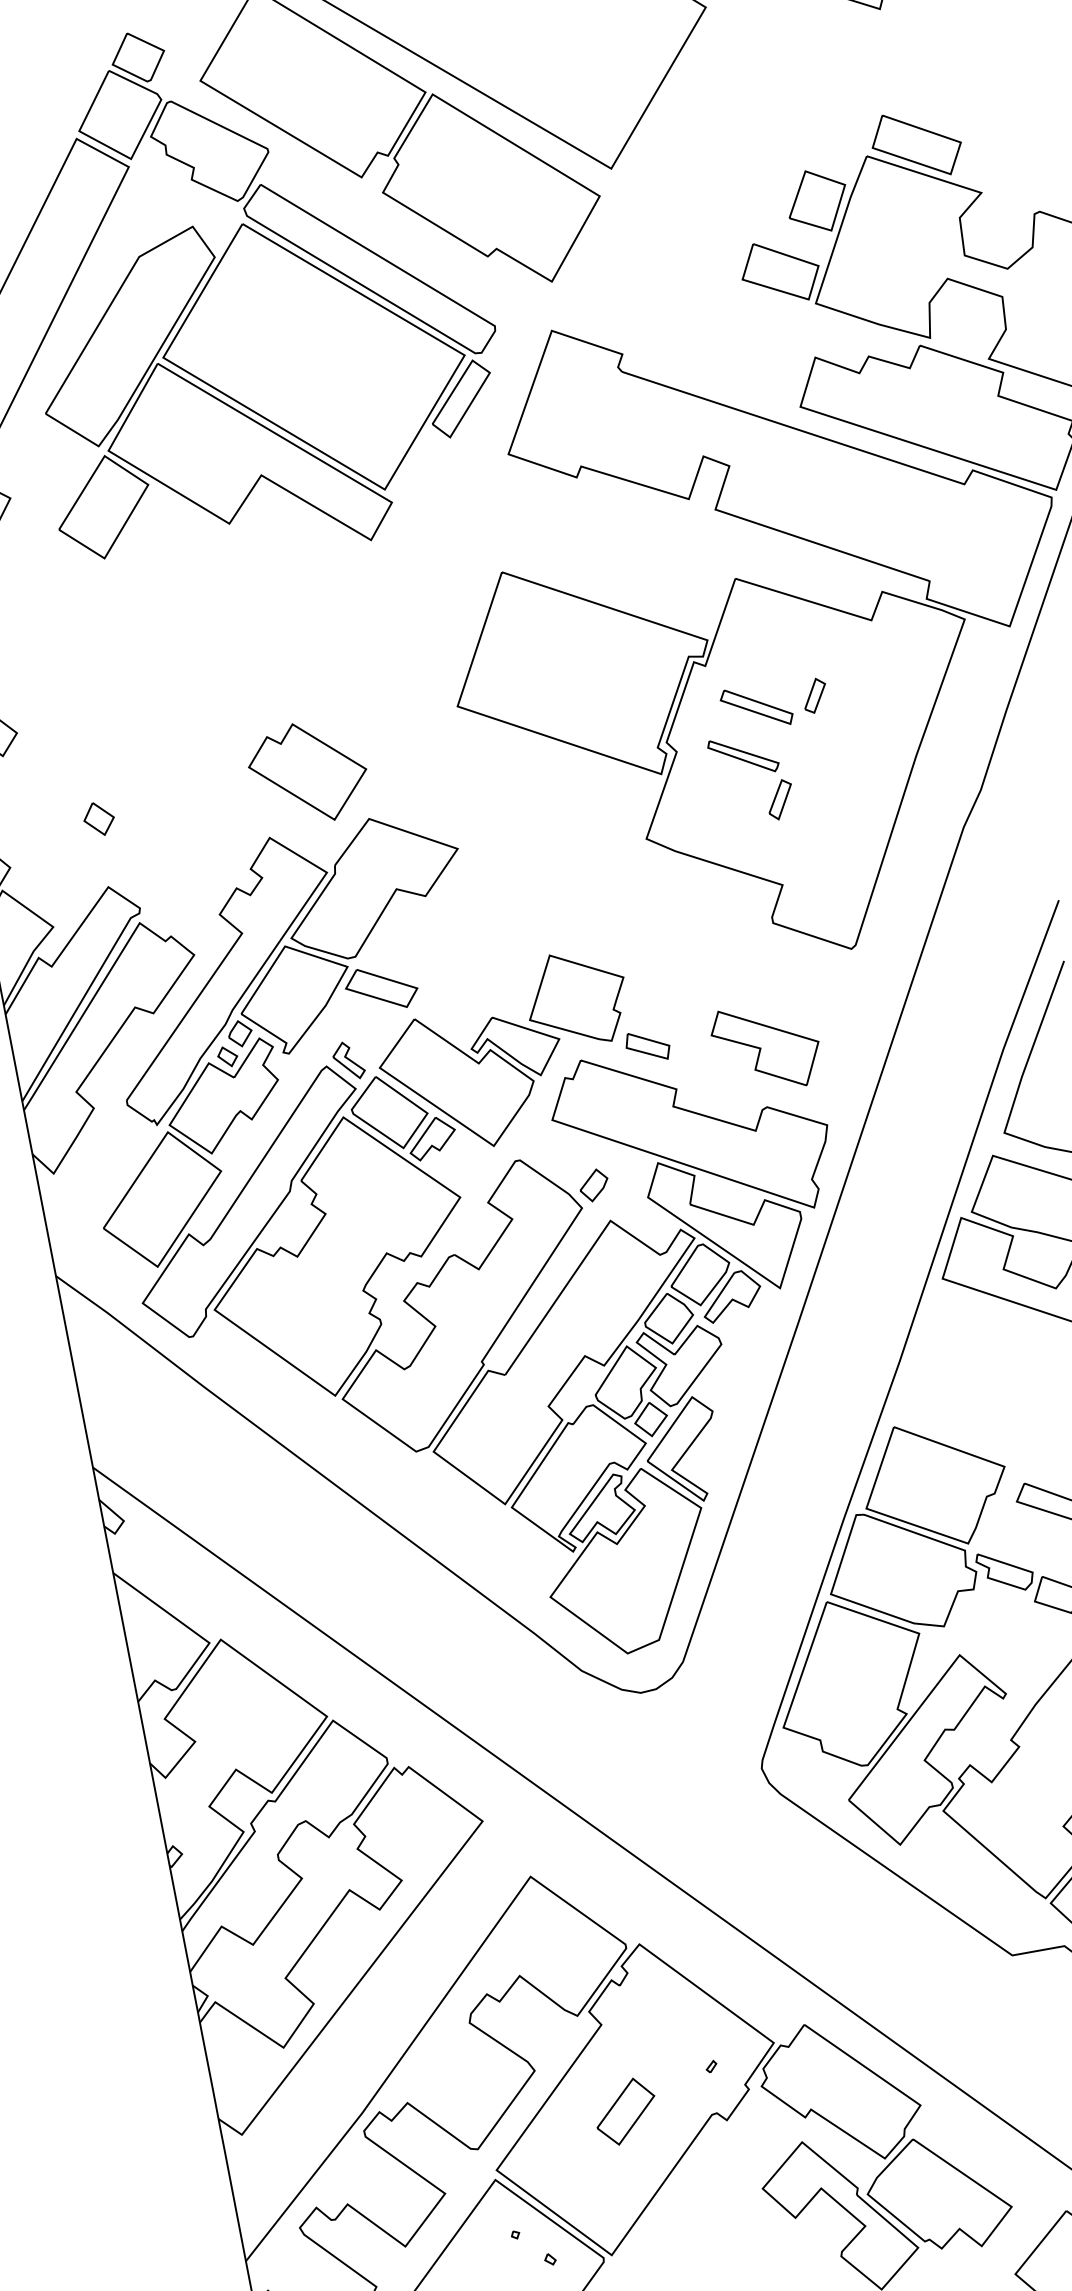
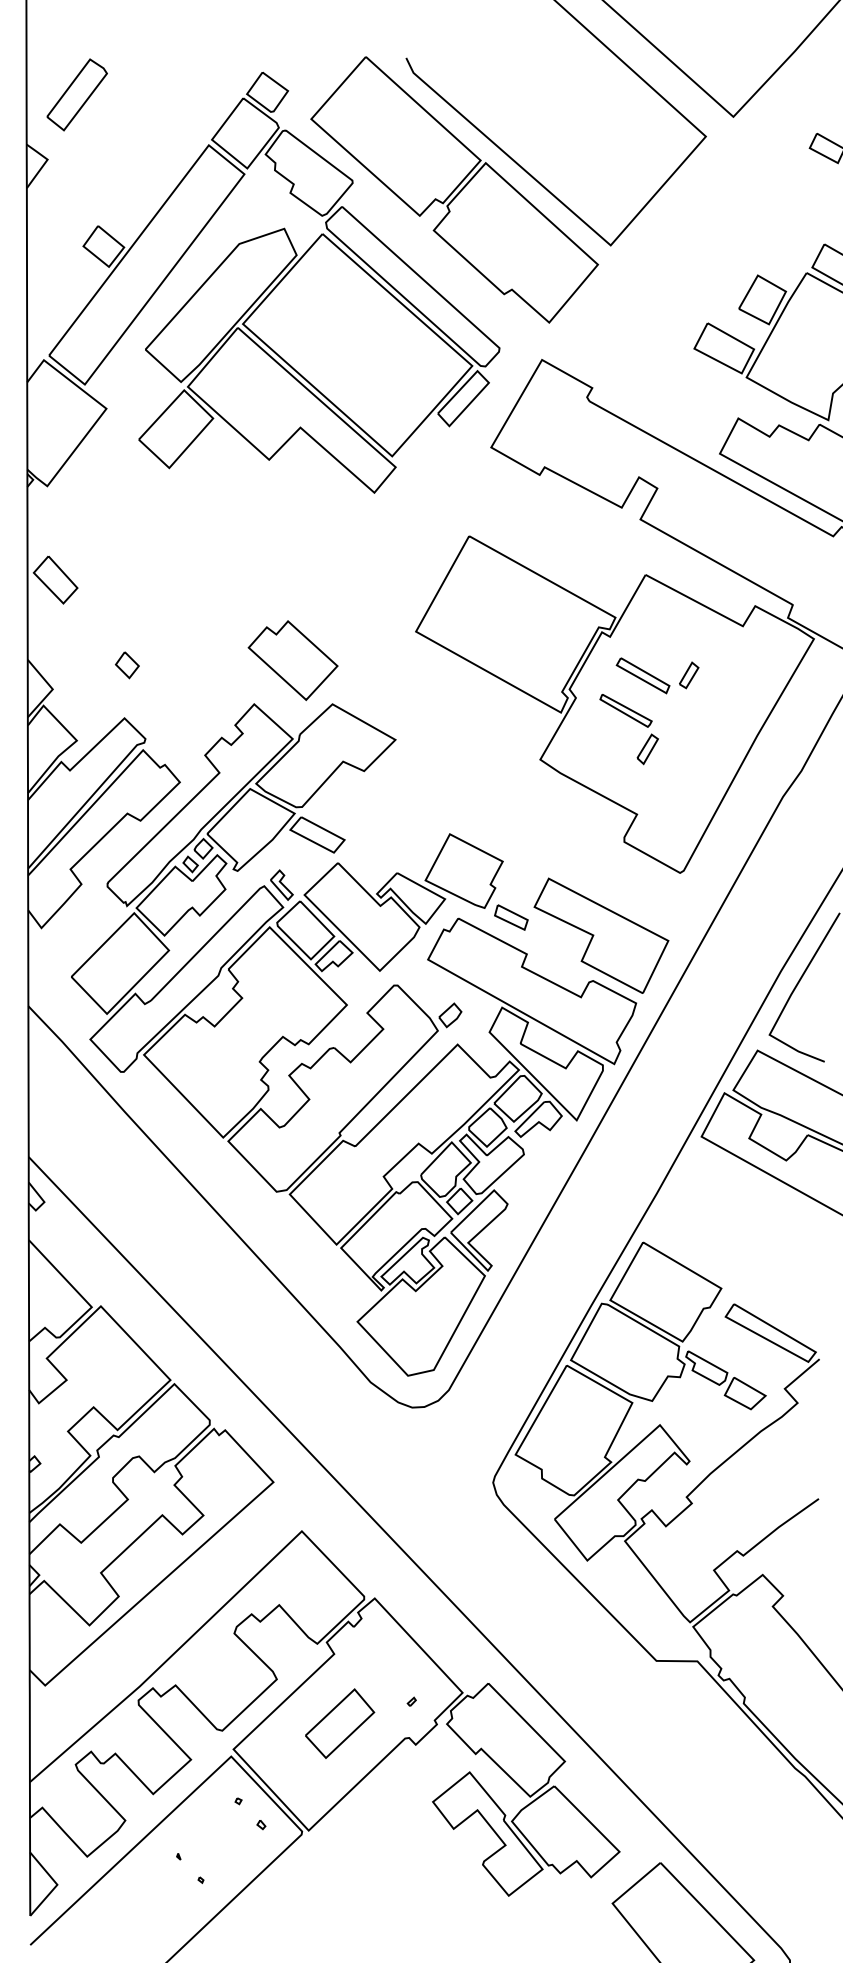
part: (766, 1047) -> (601, 935), size x1.67
part: (626, 2111) -> (340, 1723), size x1.43

